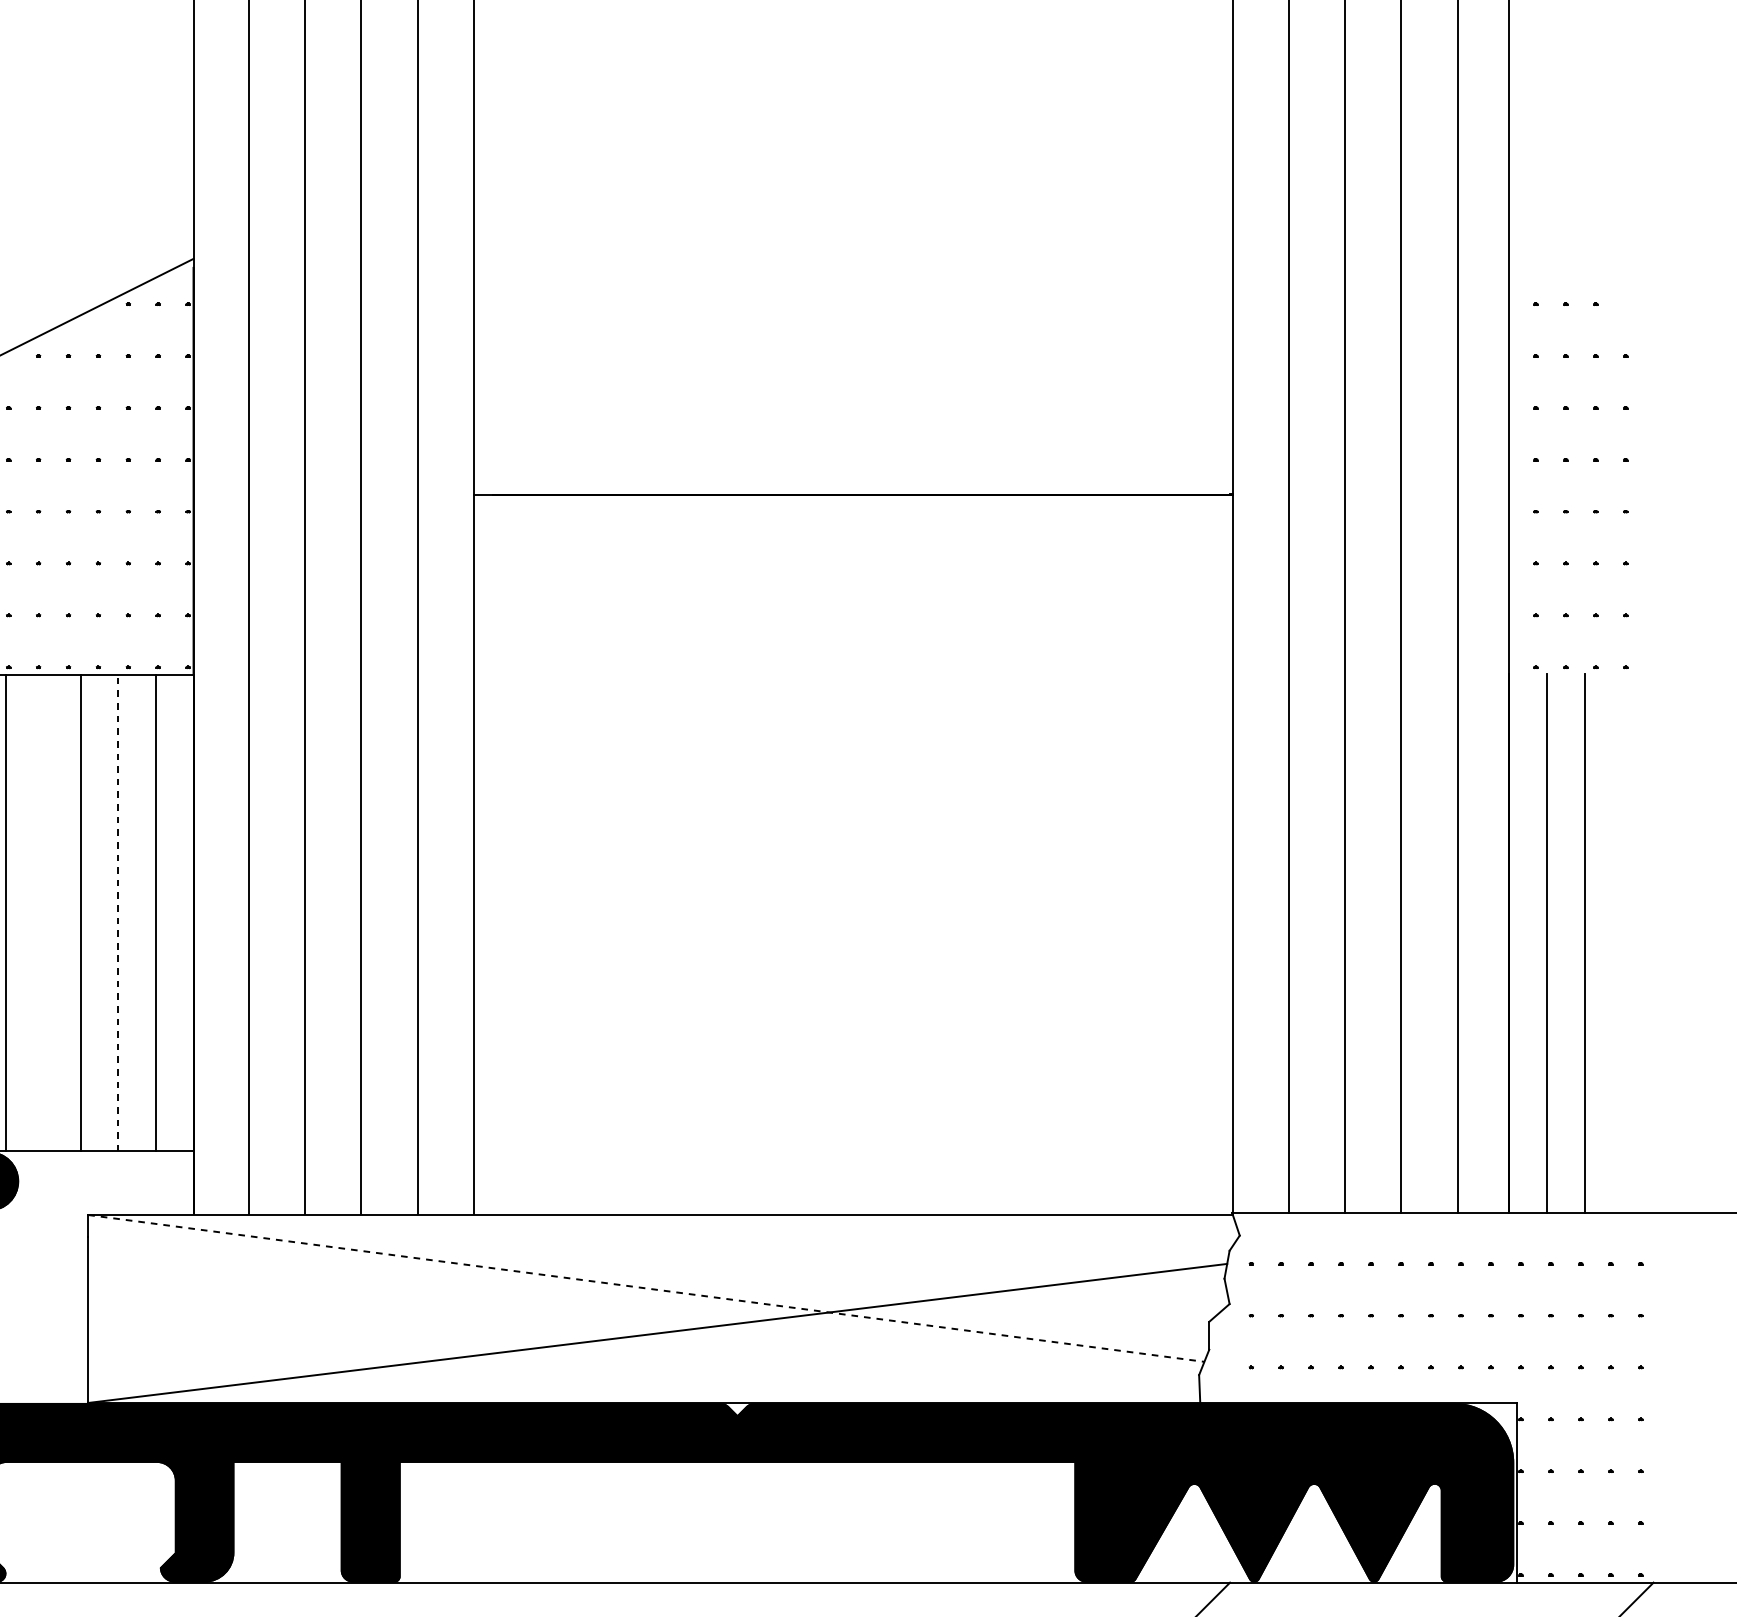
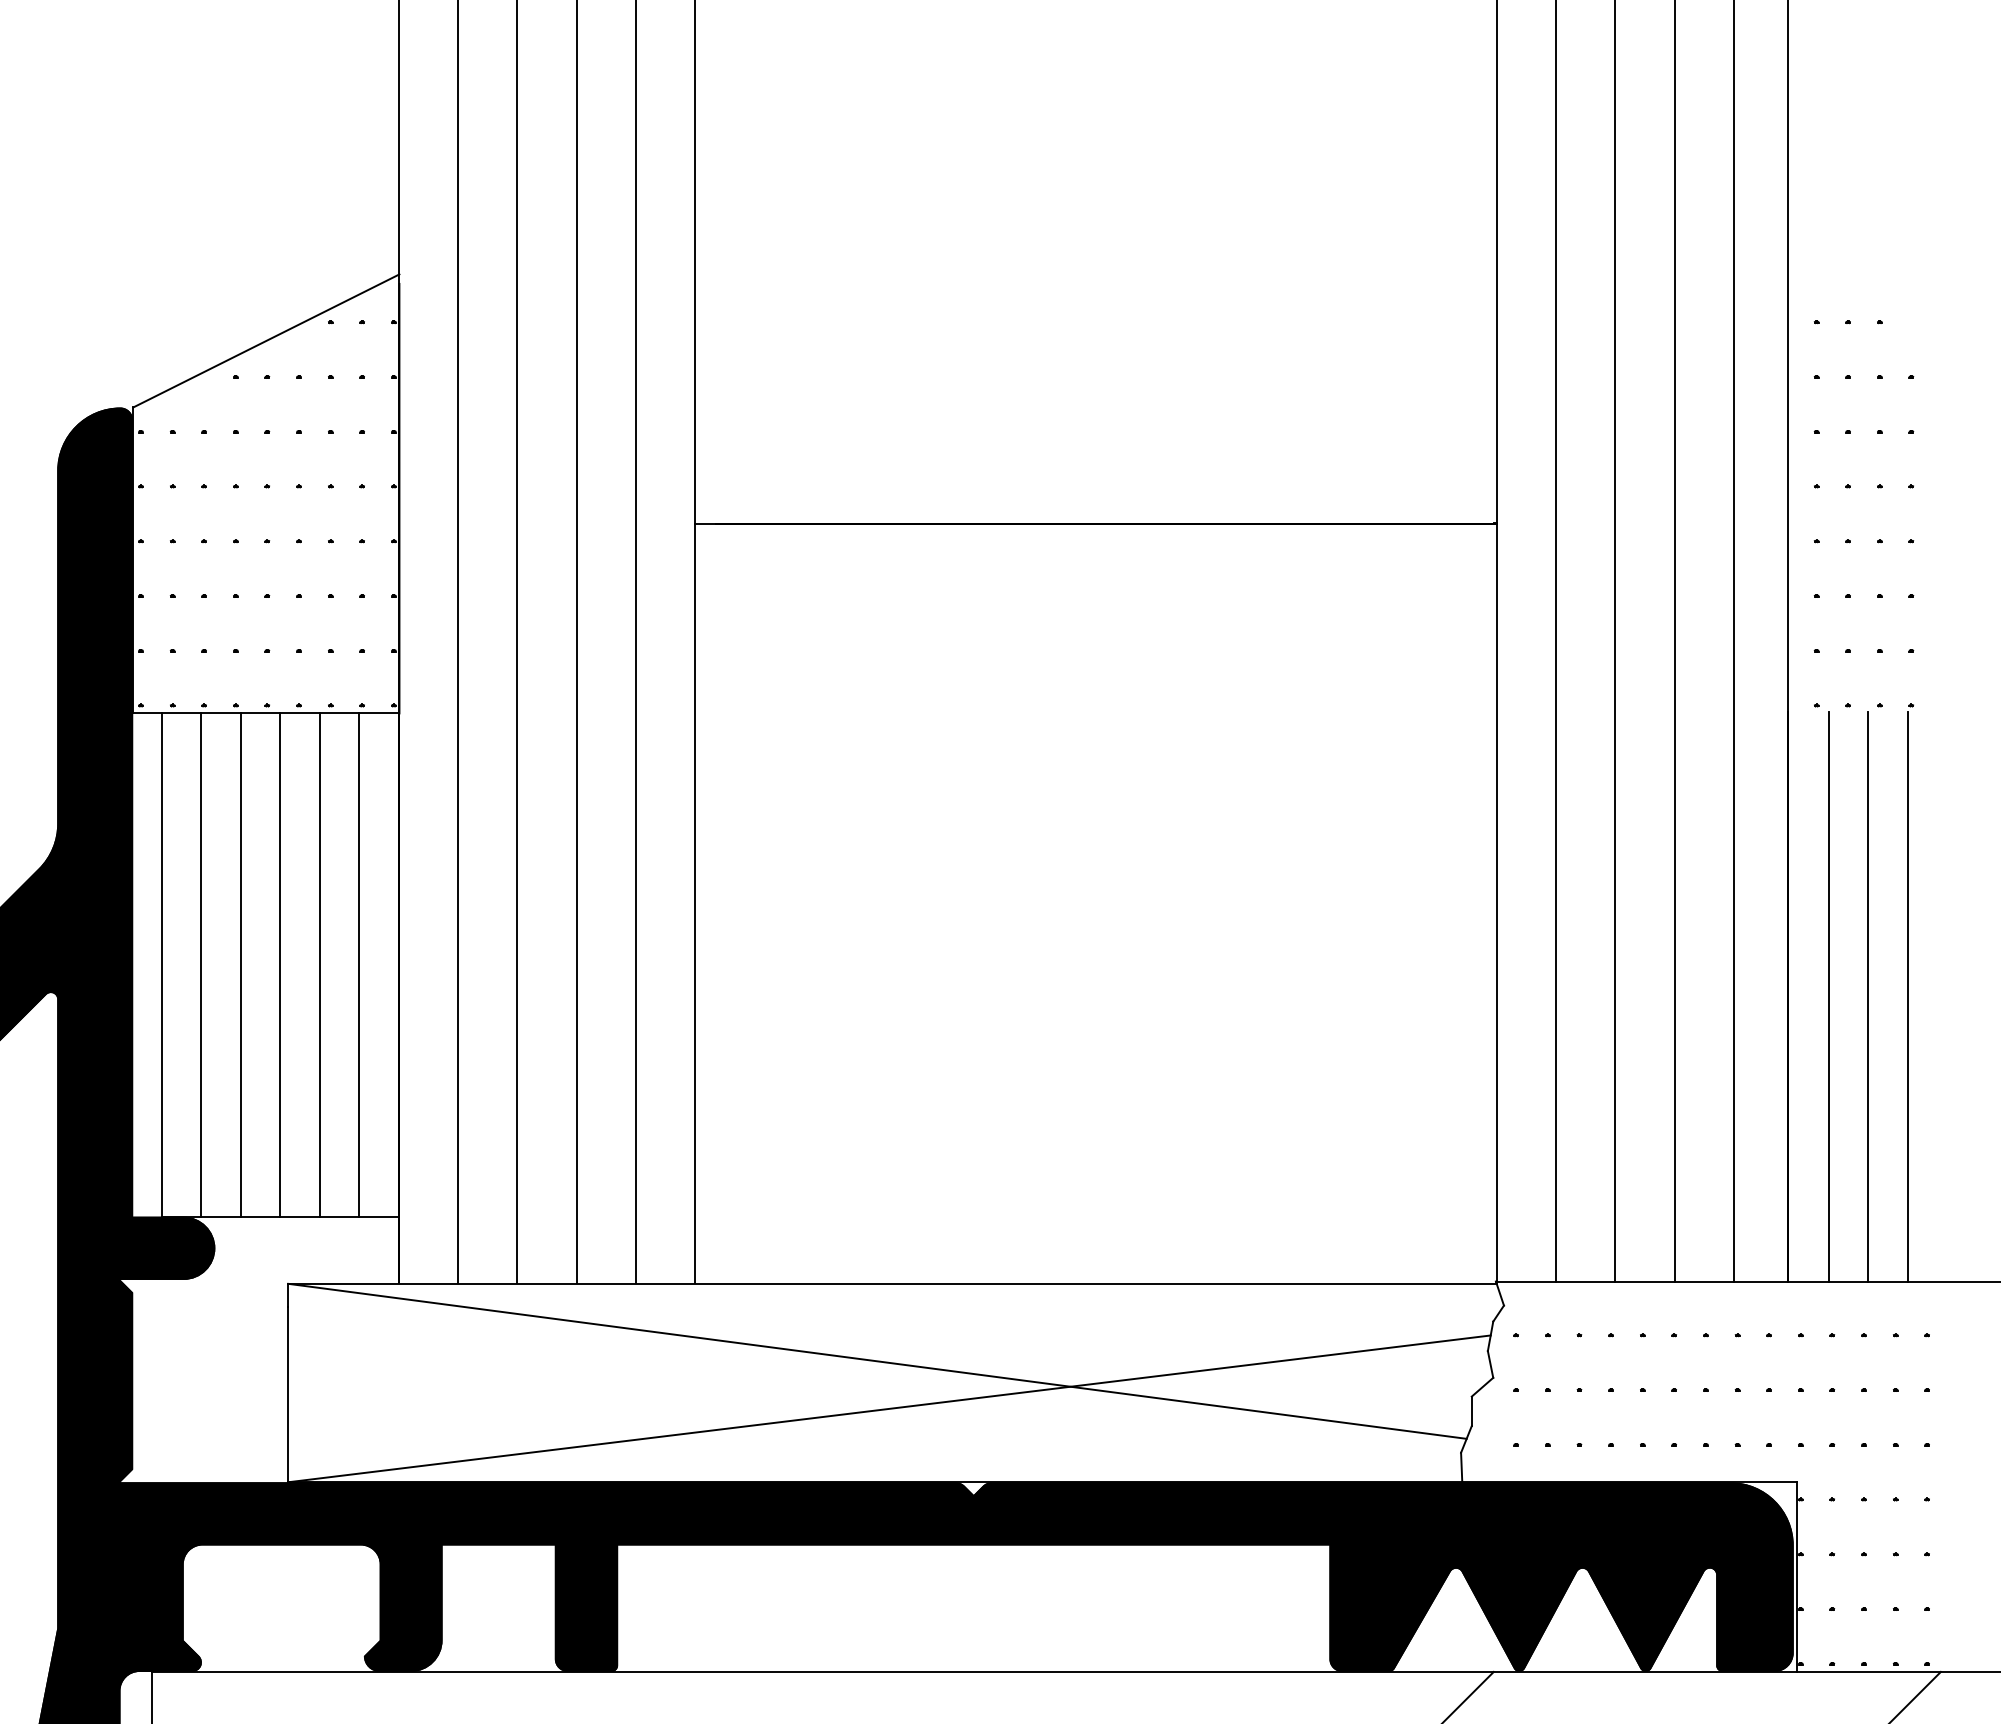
line: (42, 912) -> (240, 964), added
line: (117, 913) -> (319, 965), dashed -> solid
line: (1621, 942) -> (1907, 996), added
line: (646, 1288) -> (877, 1361), dashed -> solid

